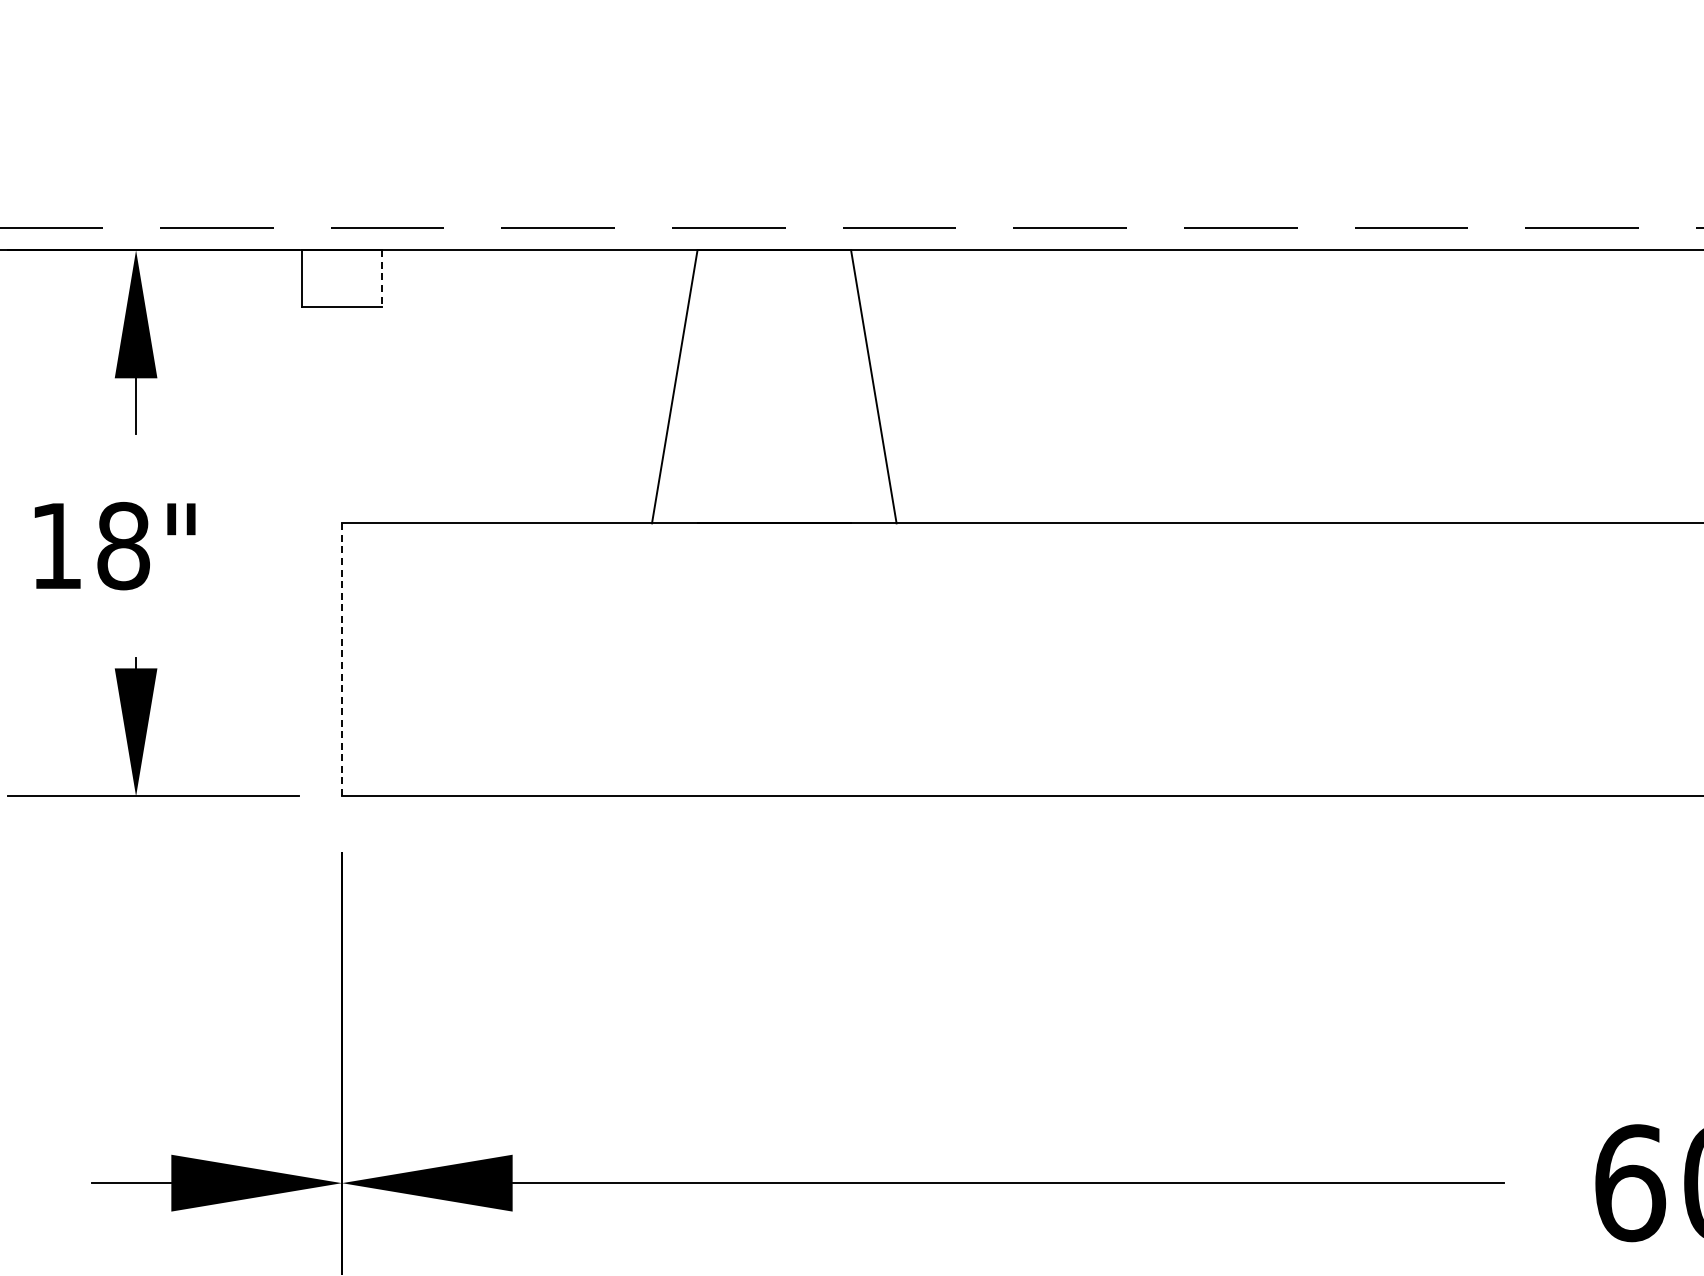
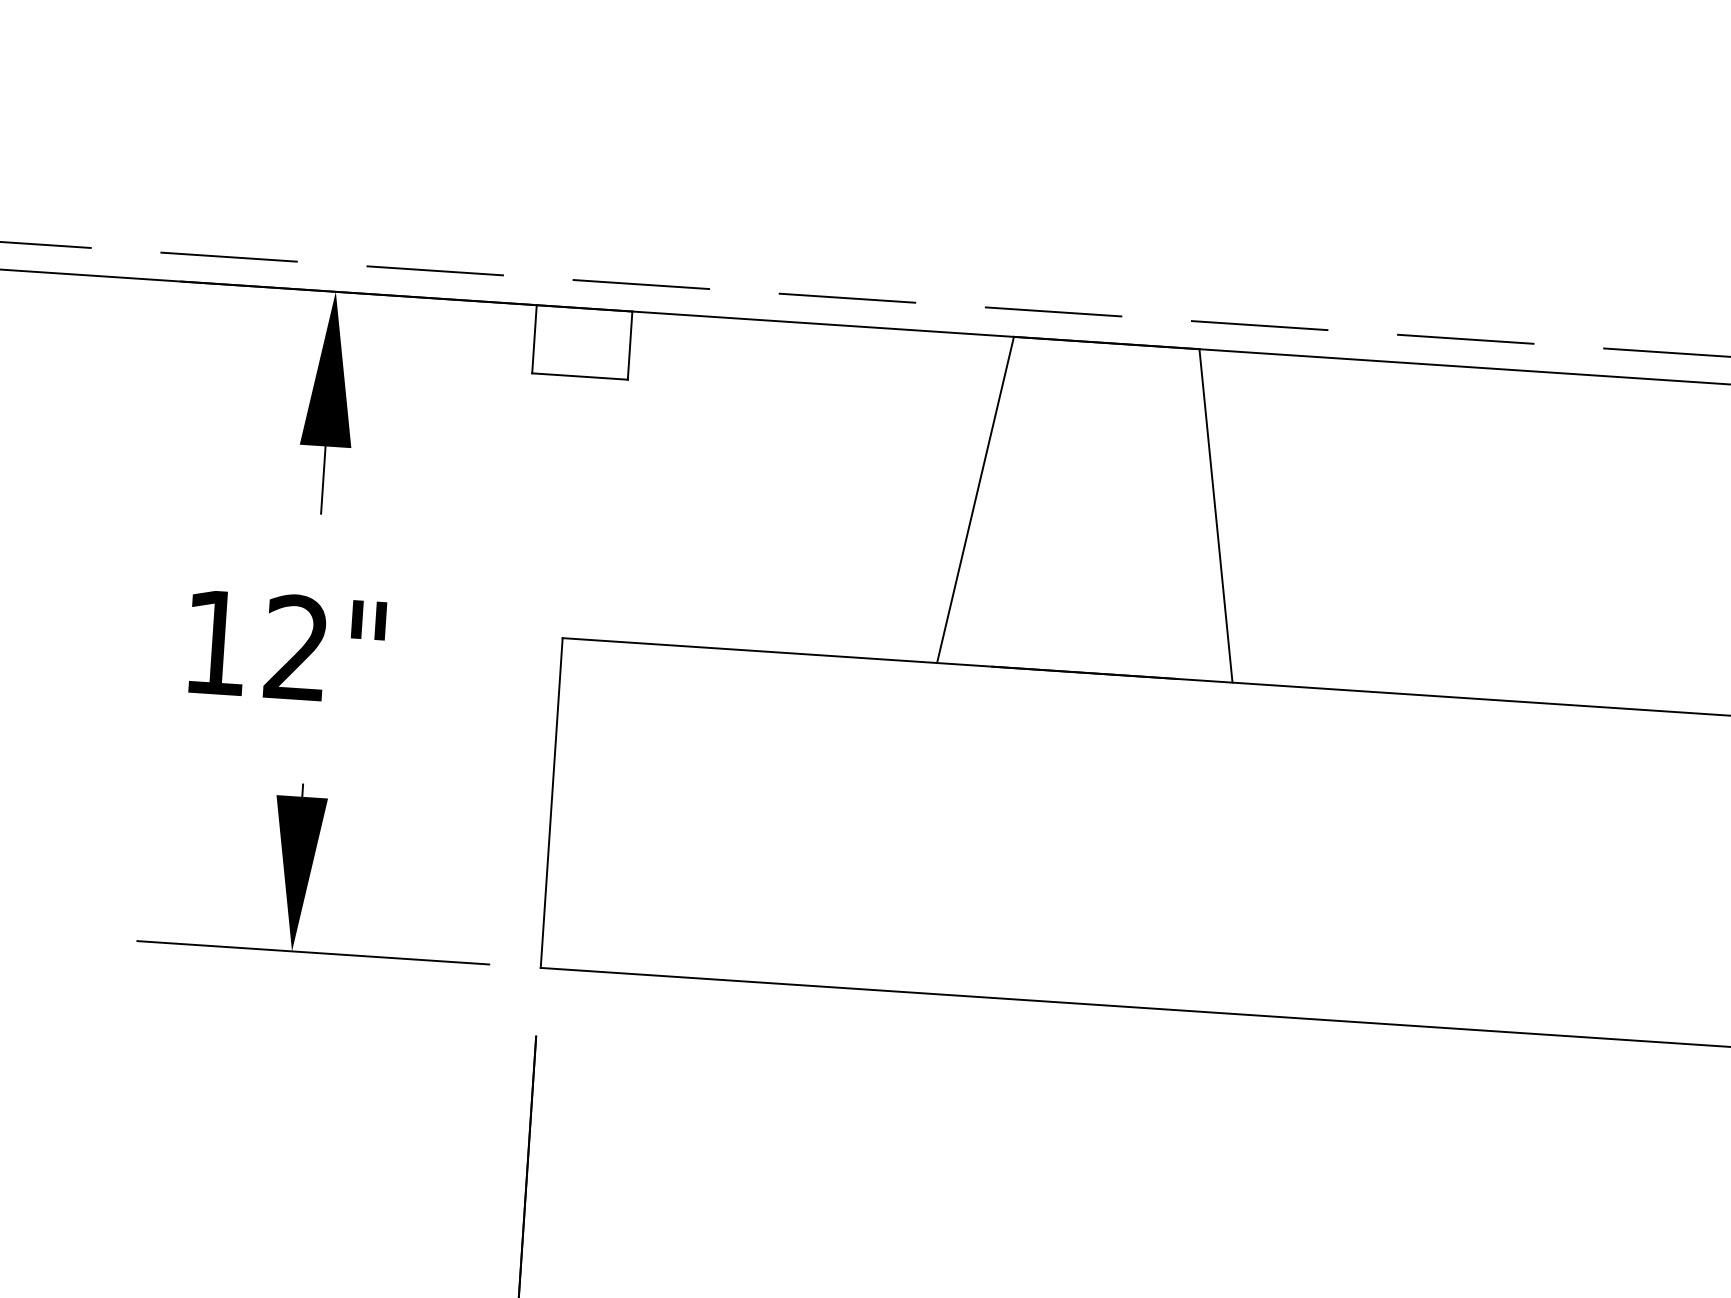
line: (381, 279) -> (629, 346), dashed -> solid
text: (123, 545) -> (296, 647), 18" -> 12"
line: (342, 659) -> (552, 802), dashed -> solid

